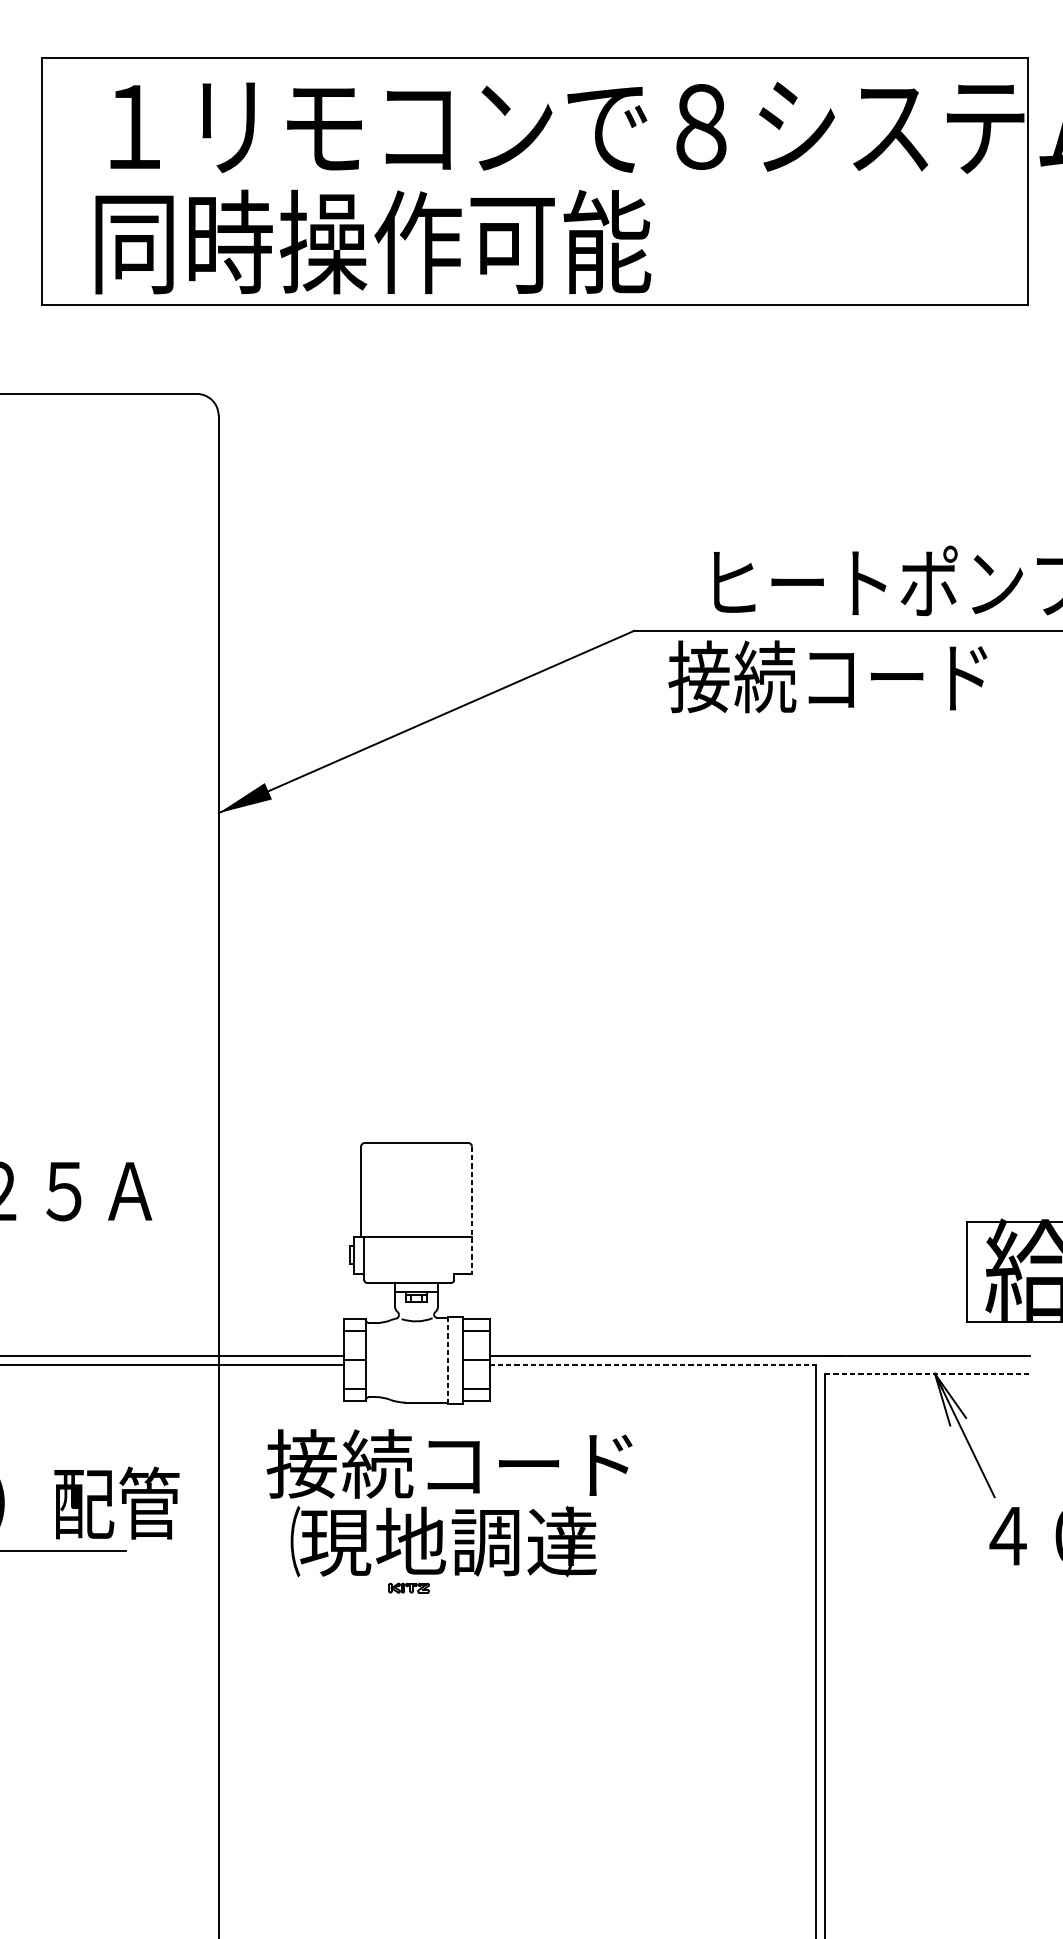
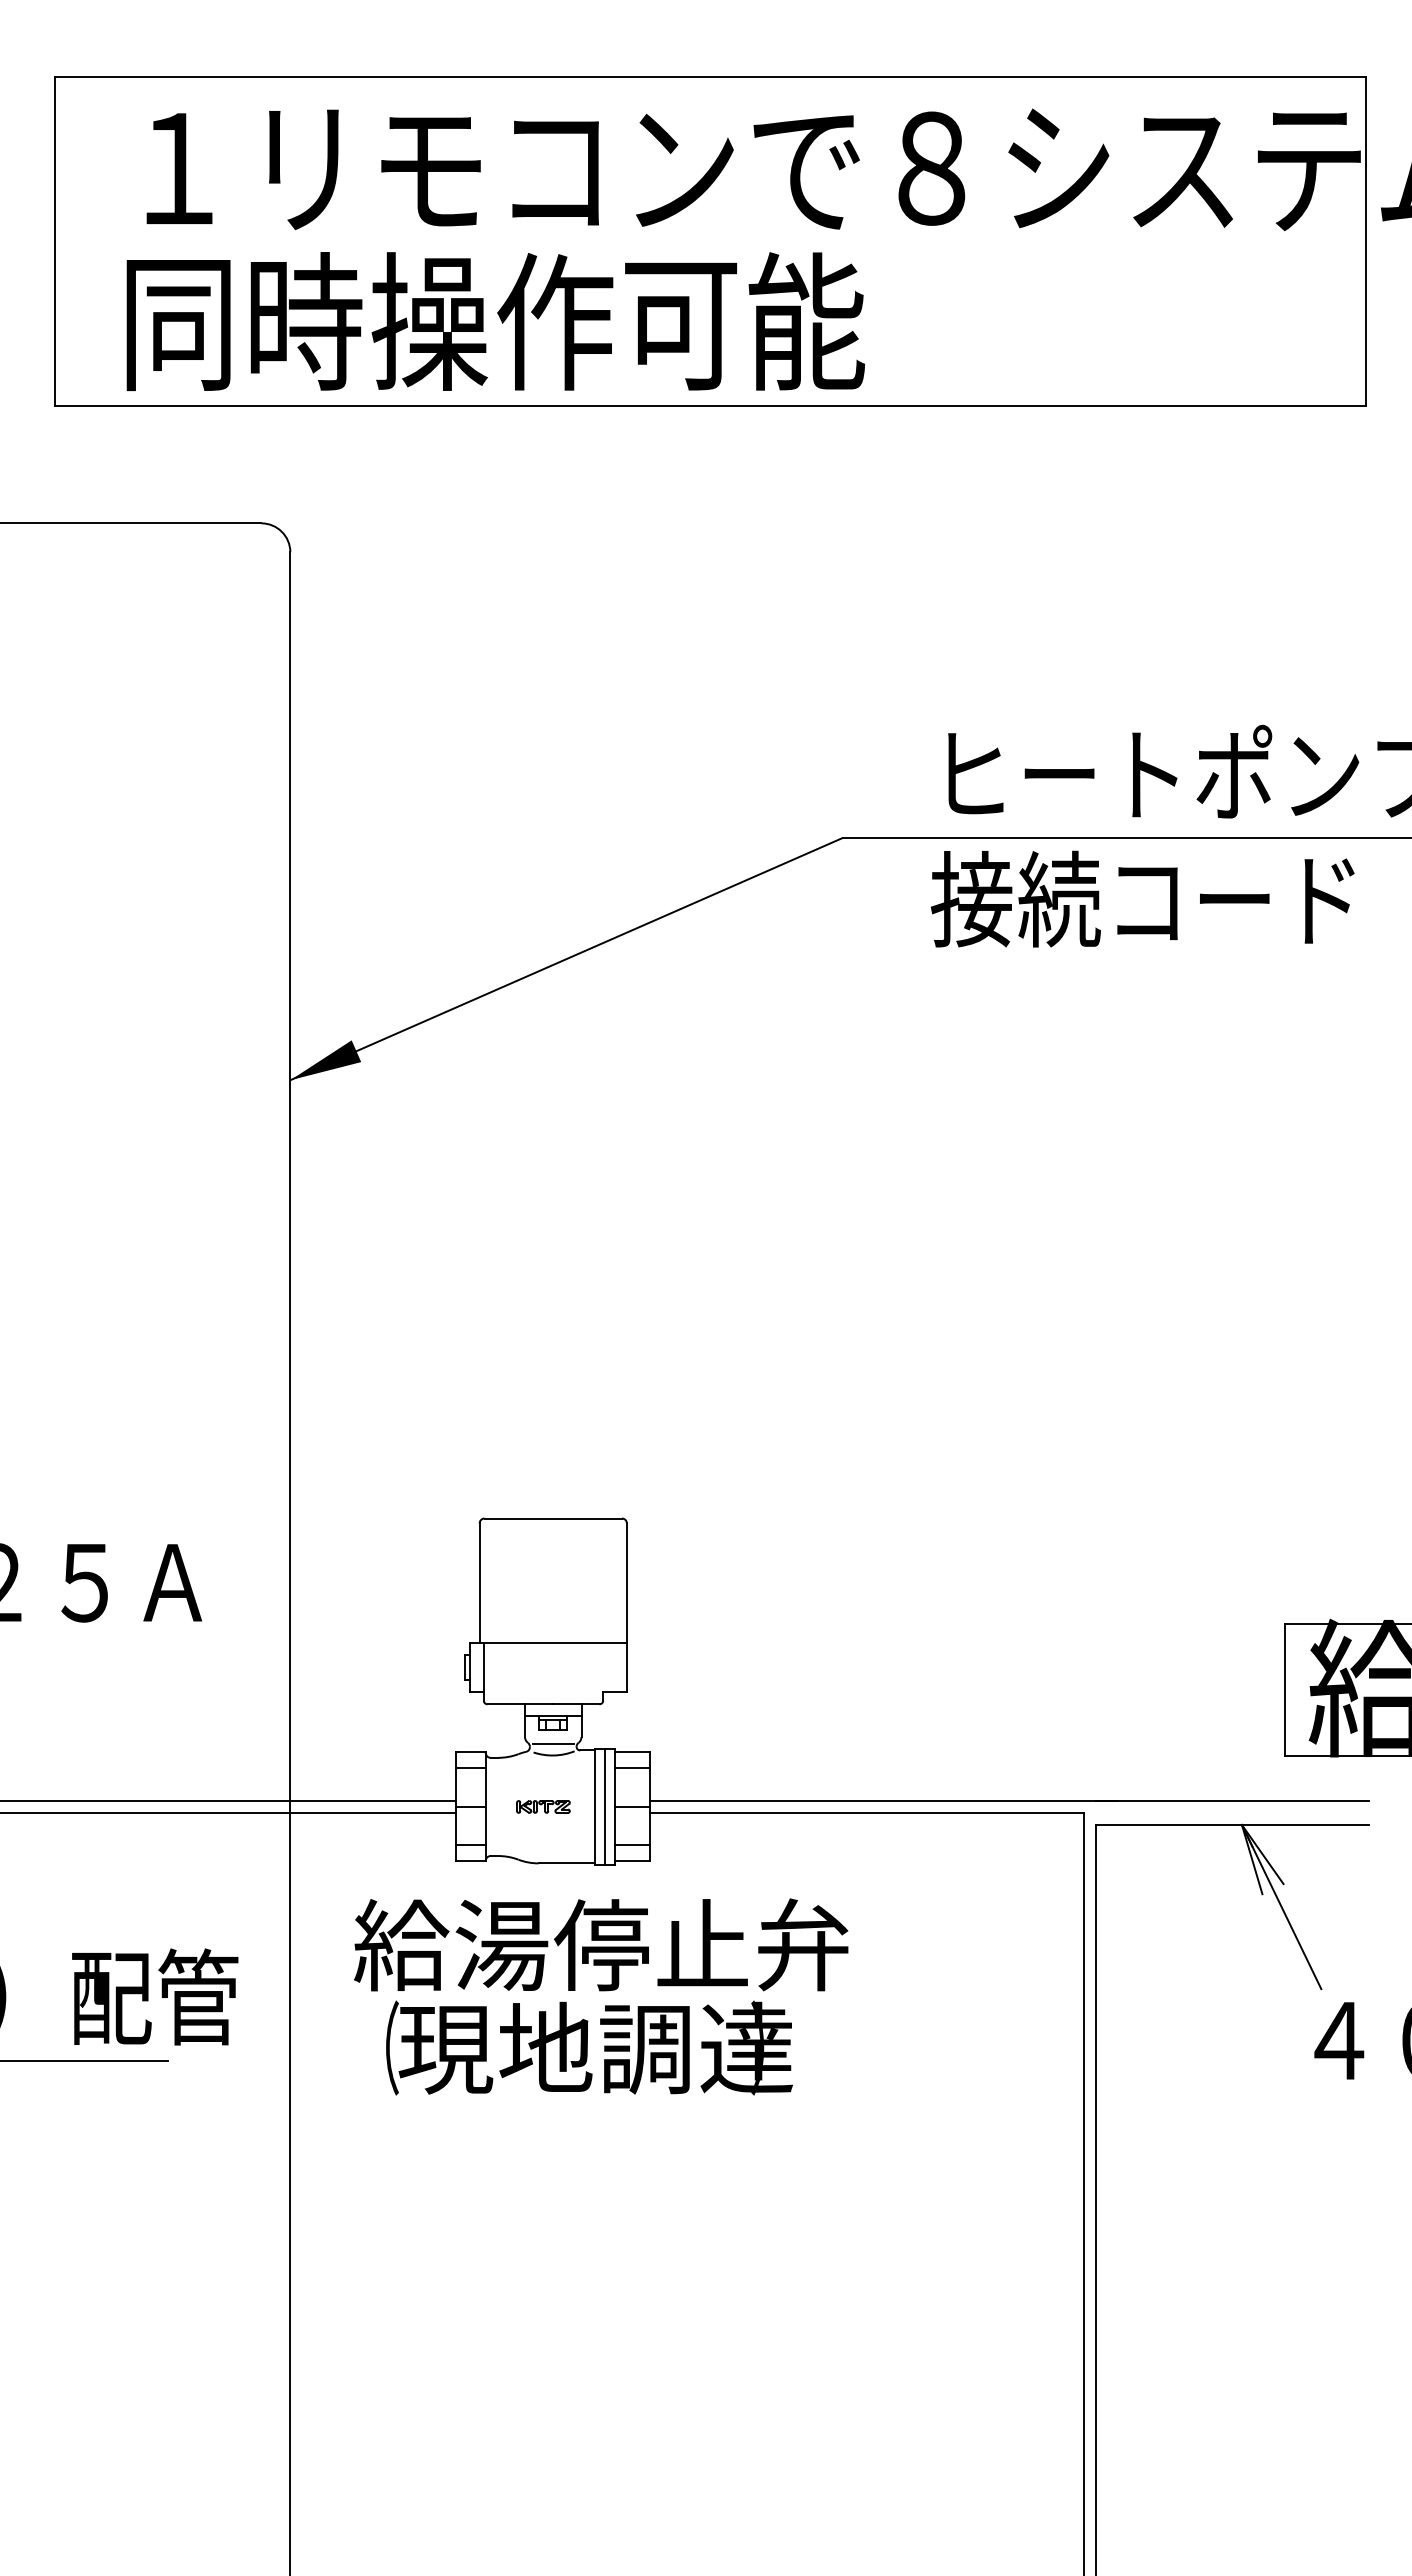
text: (827, 676) -> (1142, 898), moved
line: (471, 1210) -> (626, 1608), dashed -> solid
line: (416, 1312) -> (553, 1743), added
line: (447, 1359) -> (594, 1806), dashed -> solid
line: (455, 1359) -> (604, 1806), added
line: (653, 1364) -> (867, 1812), dashed -> solid
line: (928, 1373) -> (1233, 1824), dashed -> solid
text: (452, 1463) -> (601, 1944), 接続コード -> 給湯停止弁
part: (409, 1587) -> (543, 1806), moved

